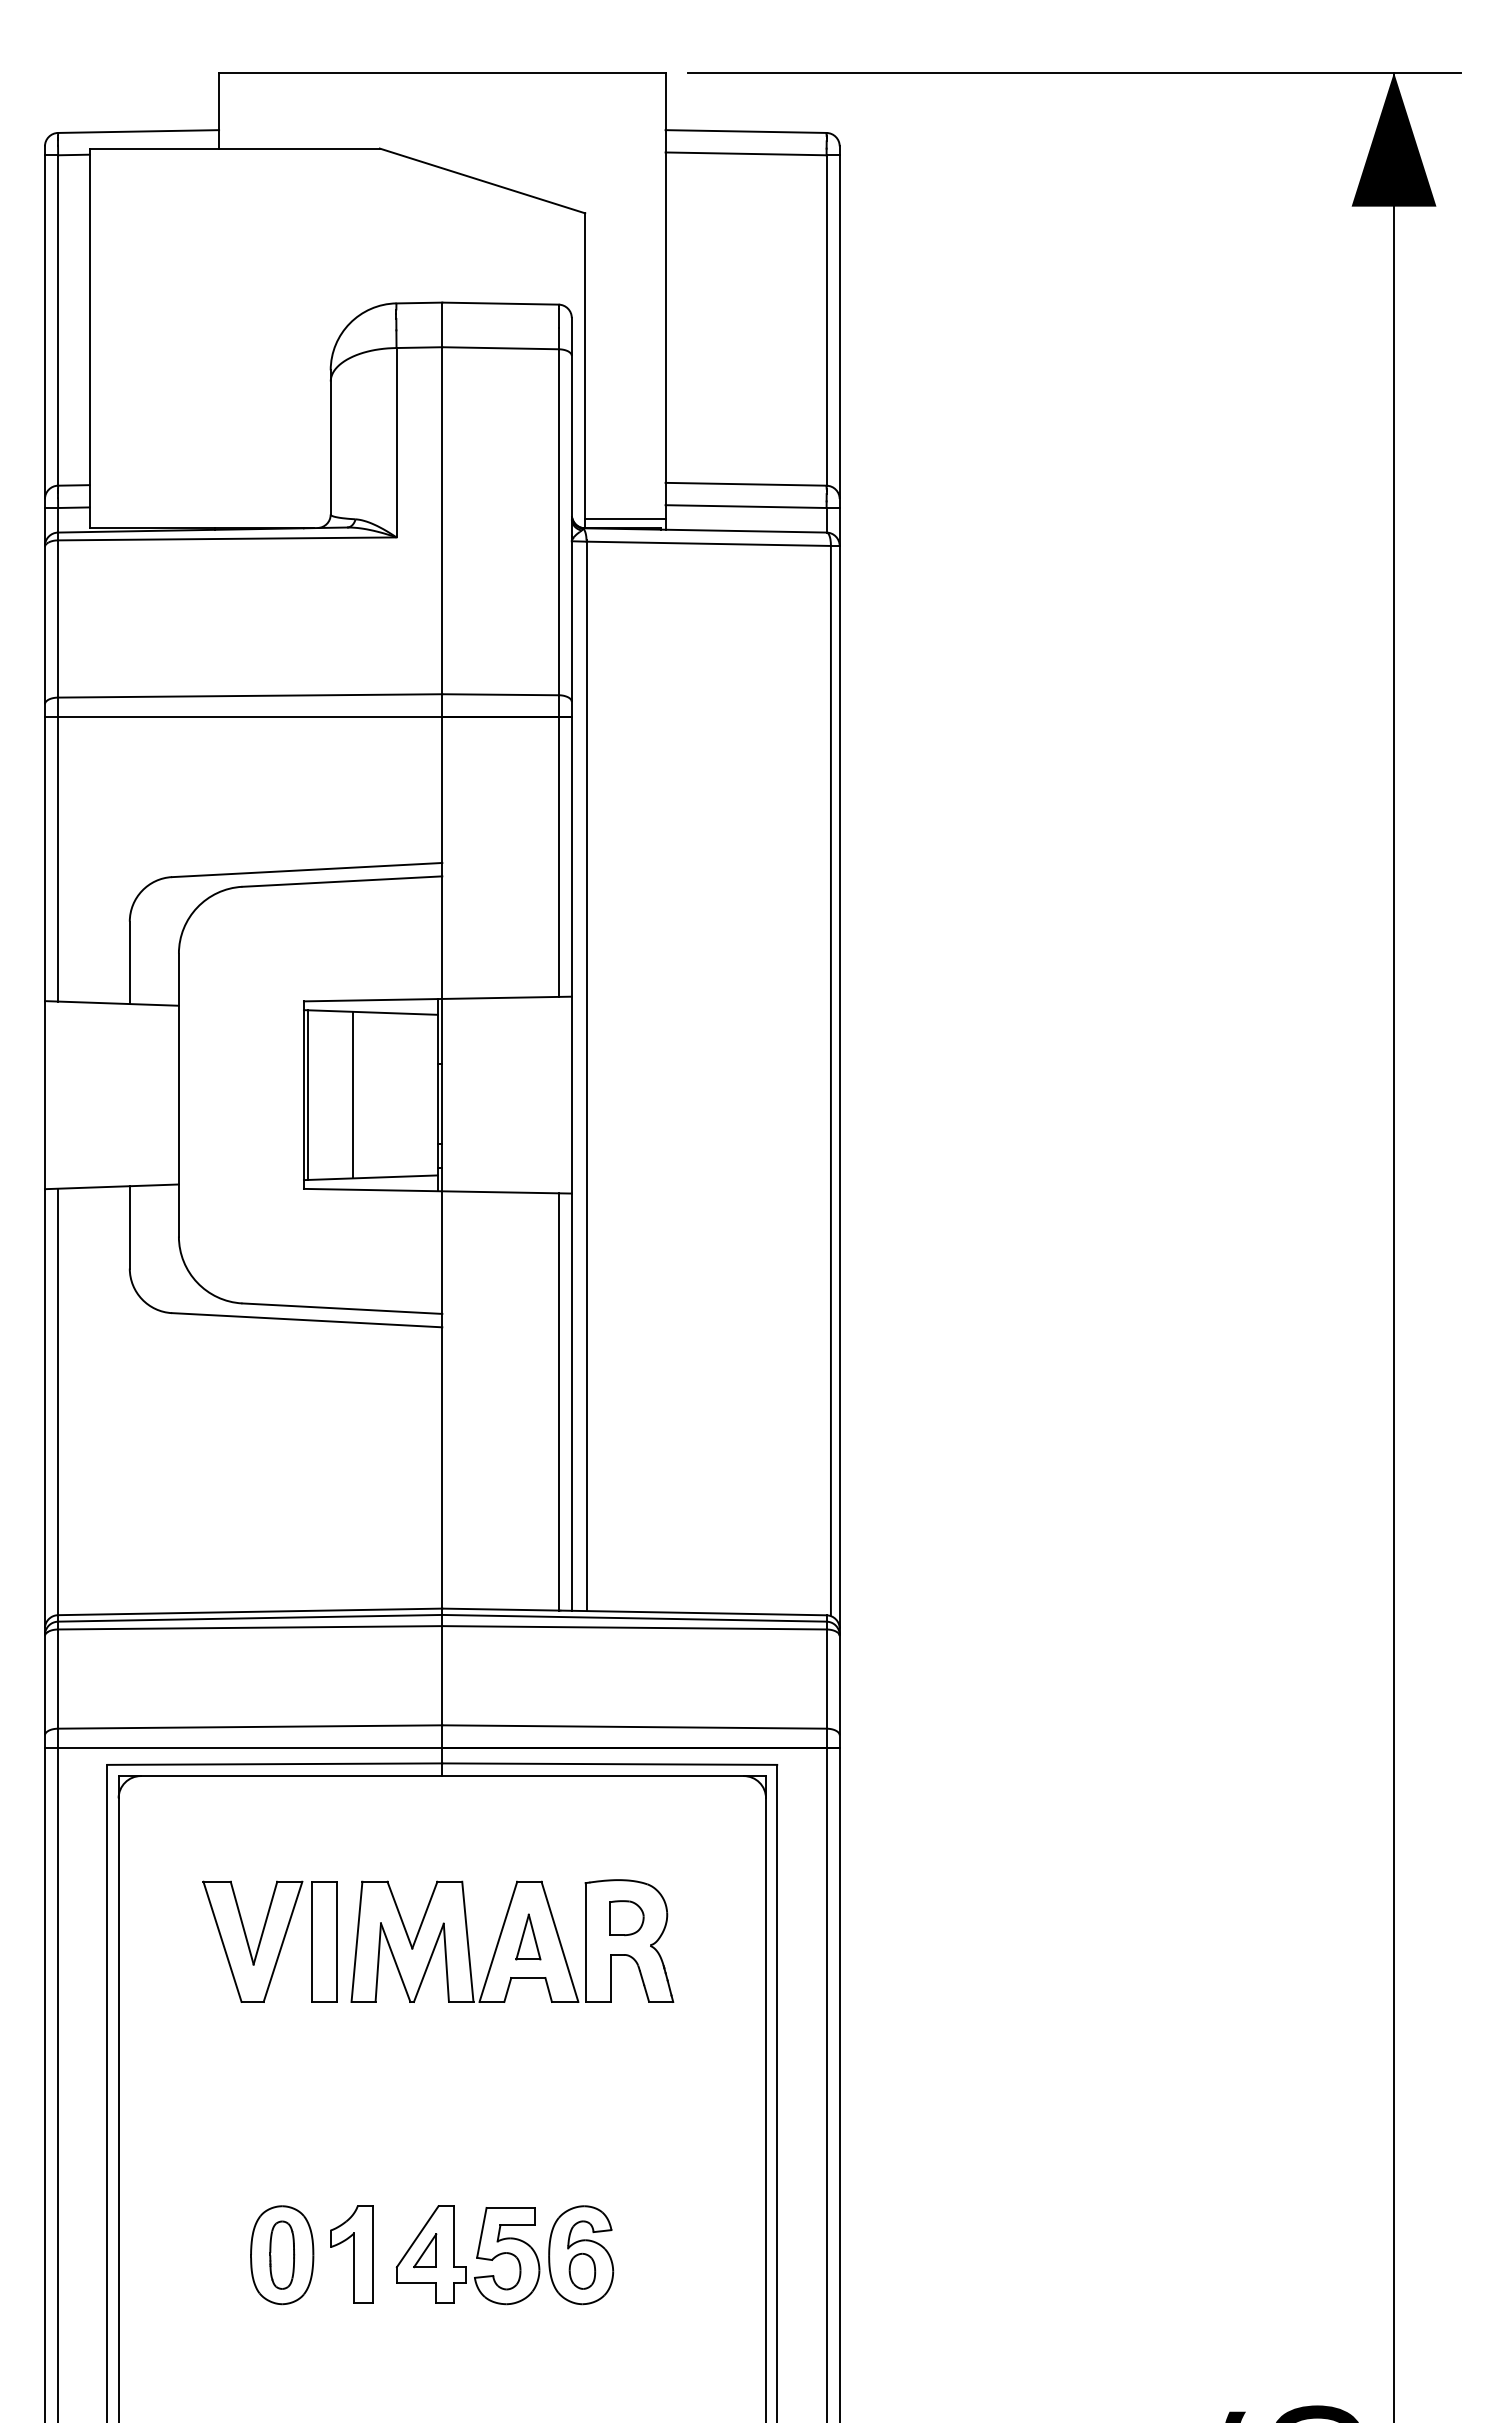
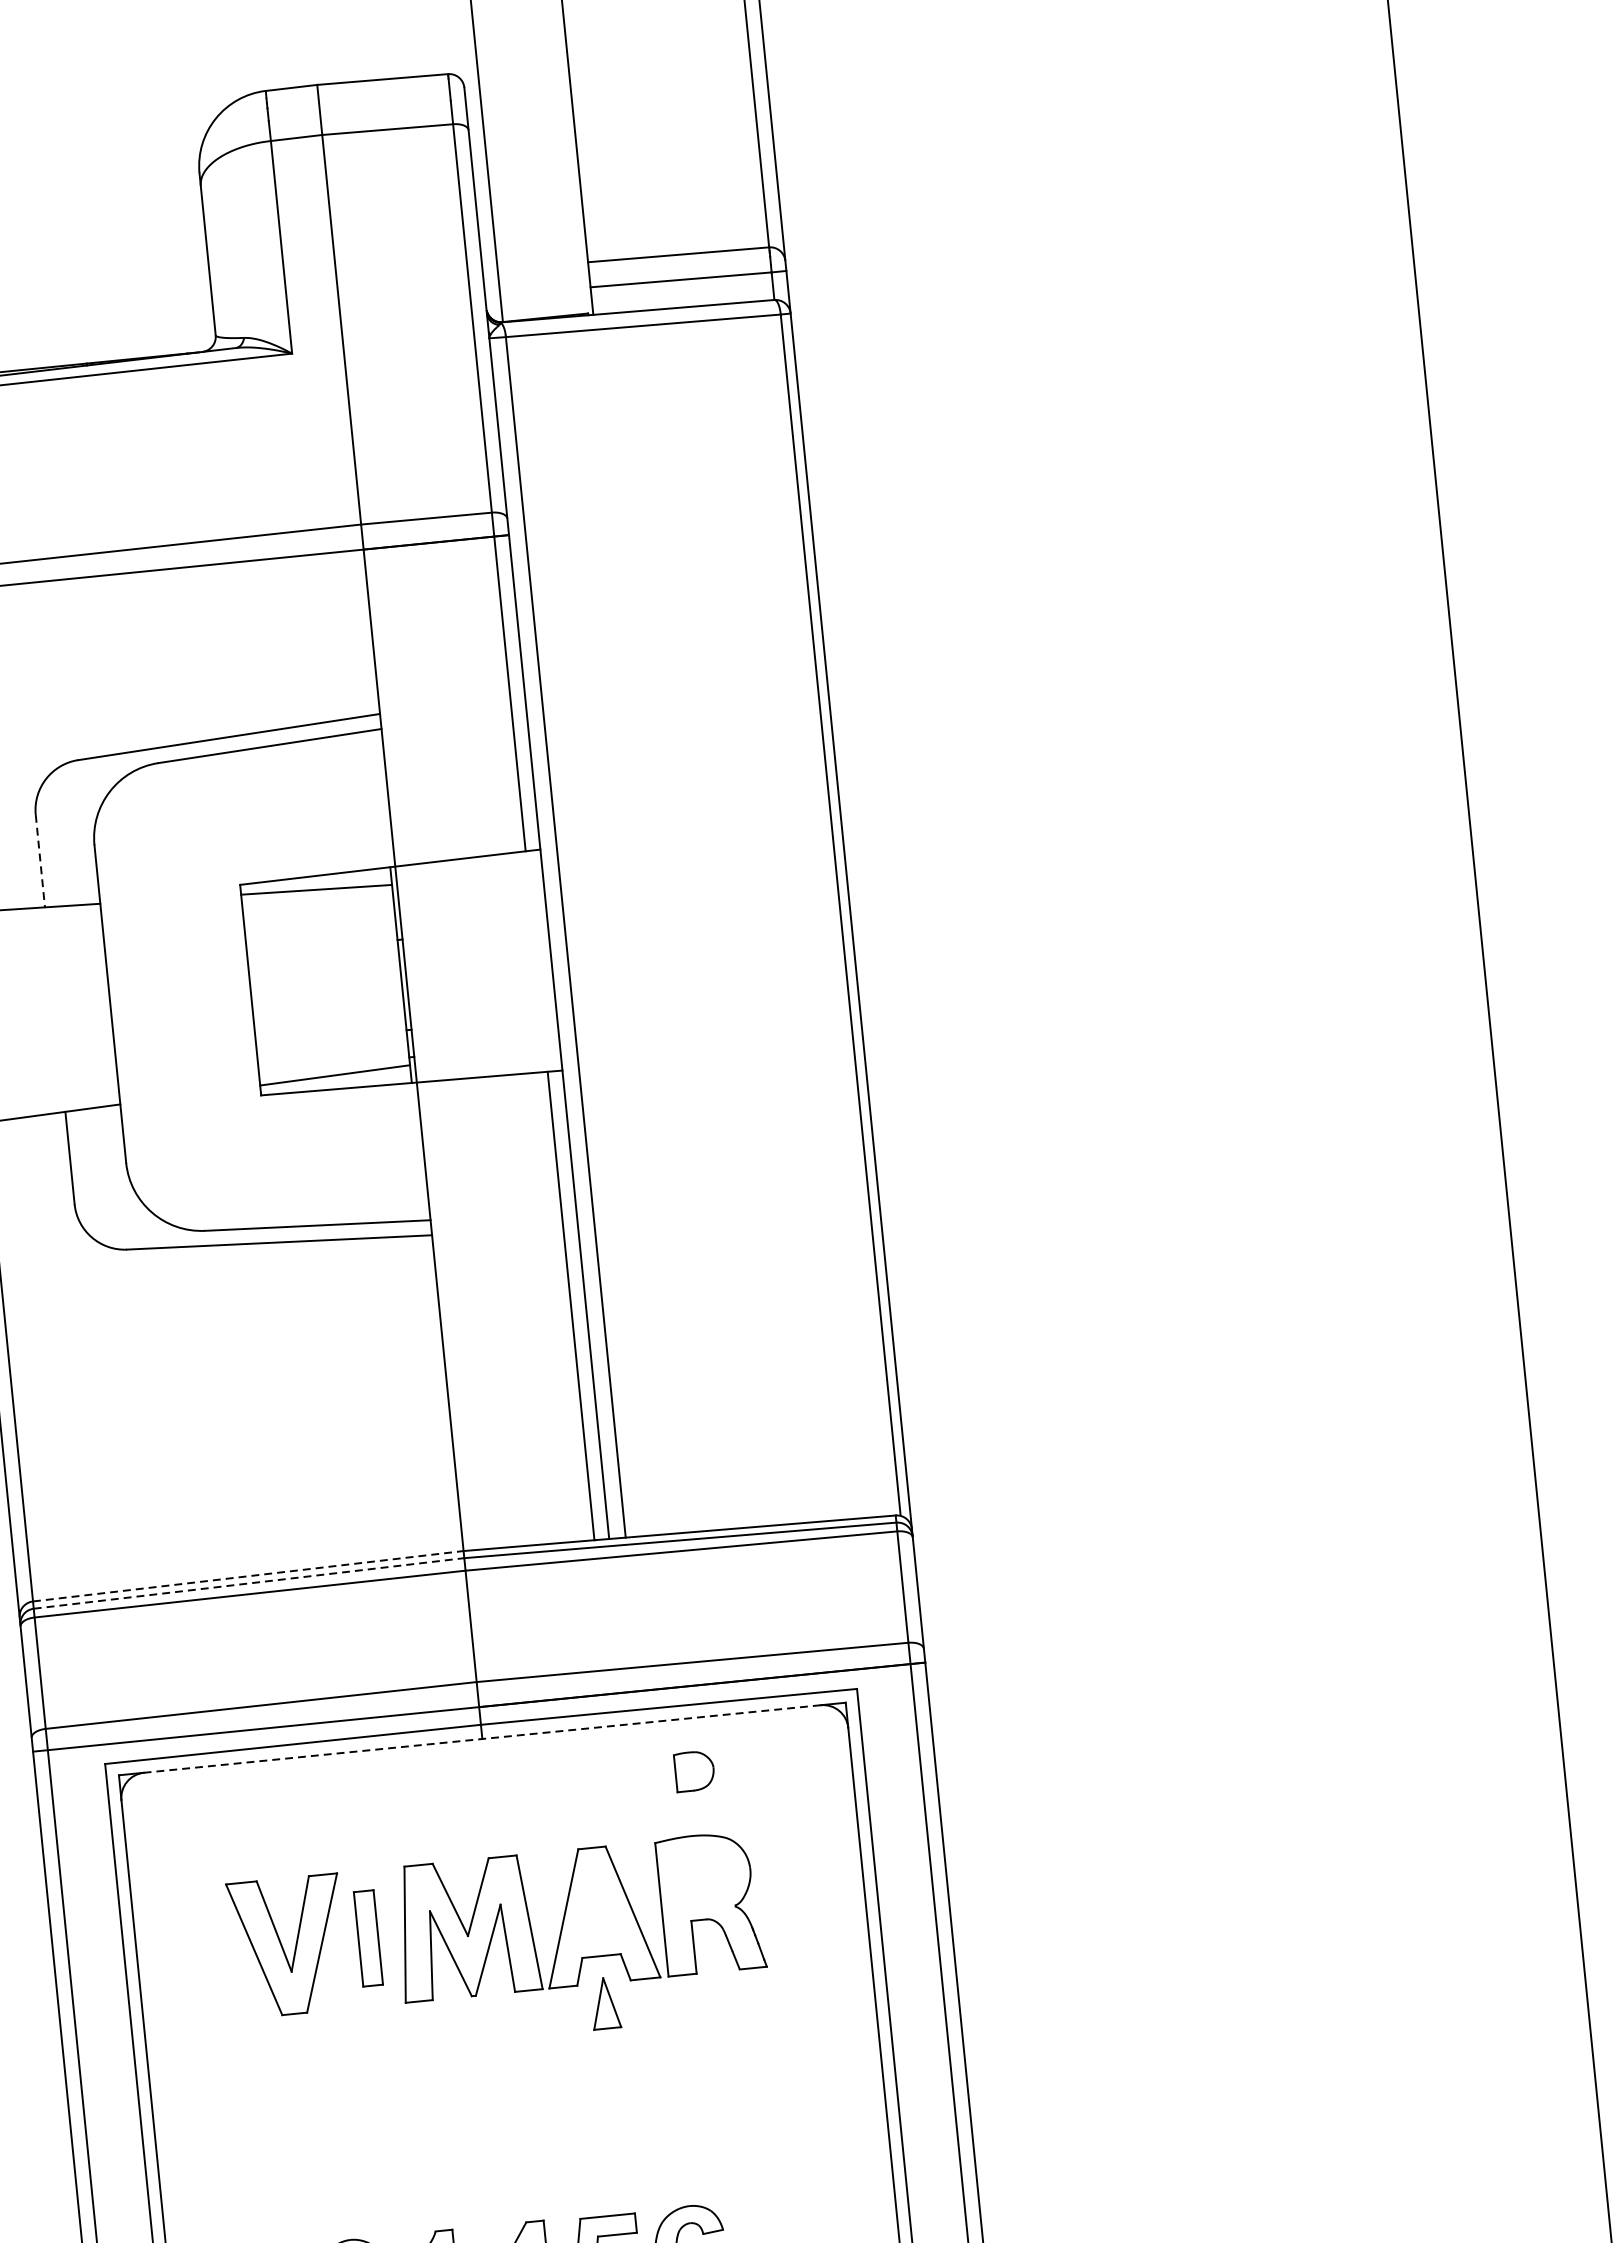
line: (625, 519) -> (547, 307), removed
line: (129, 963) -> (40, 861), solid -> dashed
line: (308, 1094) -> (255, 988), removed
line: (353, 1094) -> (306, 983), removed
line: (250, 1611) -> (248, 1575), solid -> dashed
line: (250, 1618) -> (249, 1583), solid -> dashed
line: (441, 1776) -> (481, 1739), solid -> dashed
part: (626, 1918) -> (694, 1771), moved
part: (528, 1936) -> (605, 2002), moved
part: (324, 1941) -> (368, 1937), size x0.7

